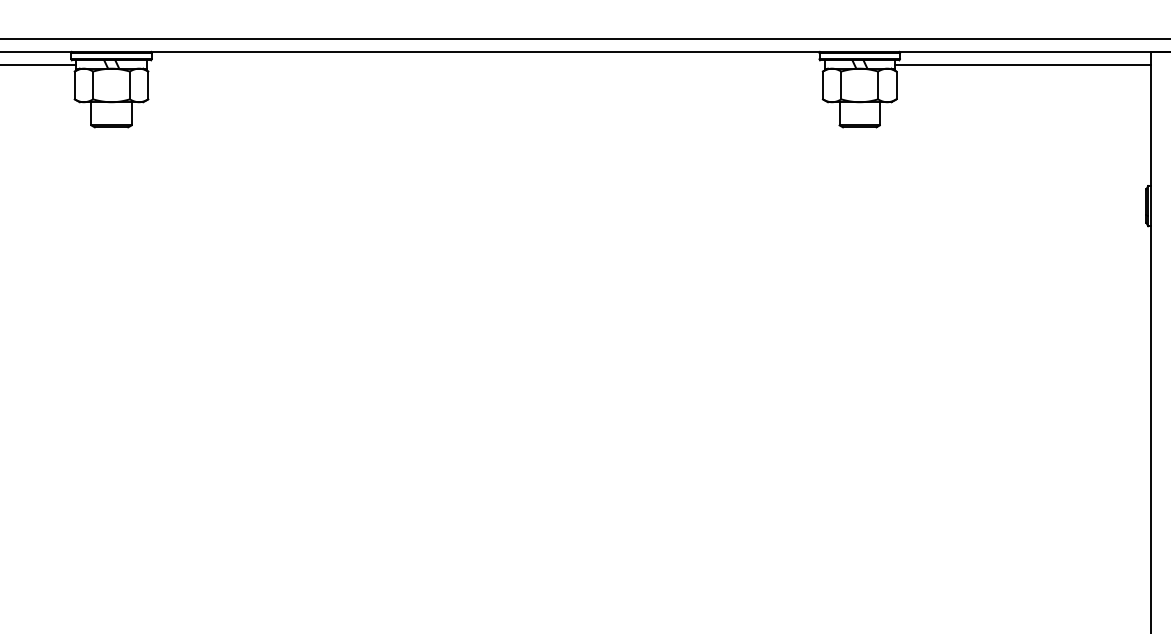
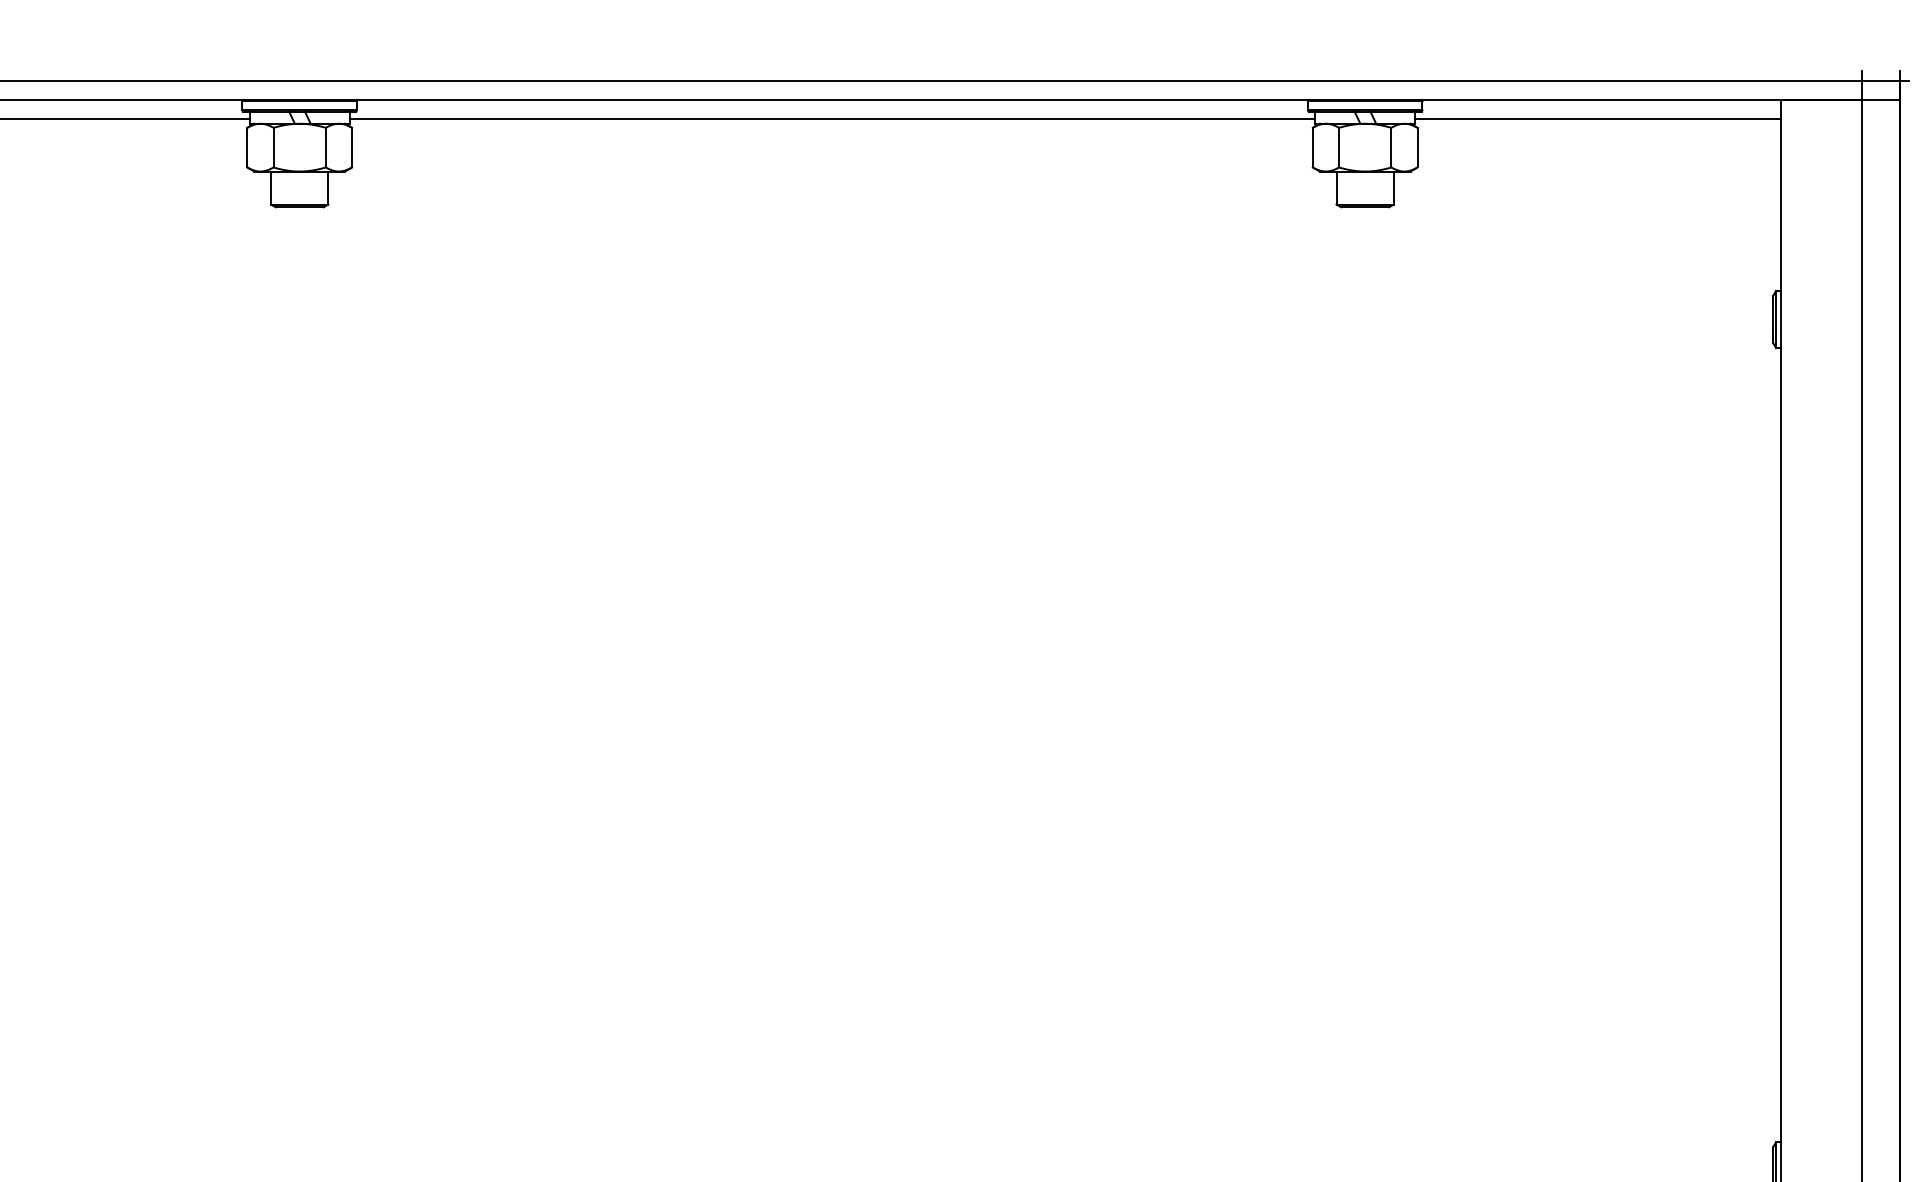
line: (485, 65) -> (832, 119), added

